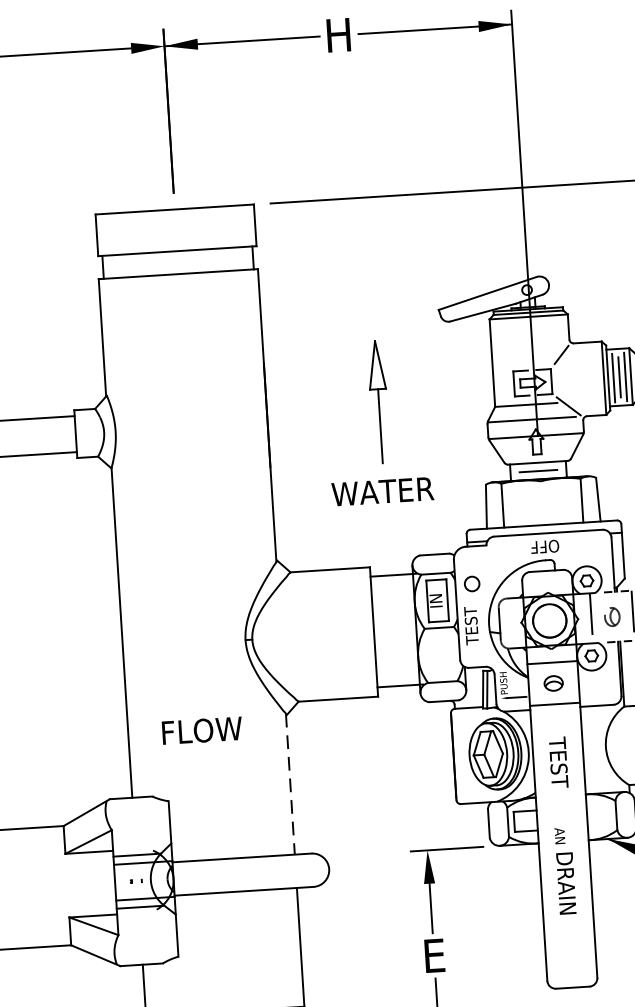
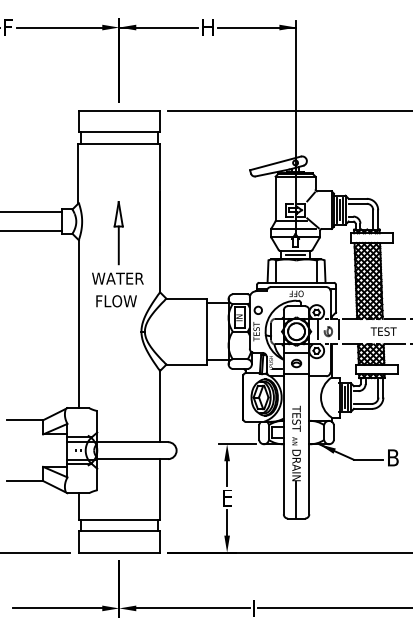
part: (377, 420) -> (117, 242), moved
text: (202, 731) -> (116, 301), moved
text: (558, 761) -> (296, 418), moved
line: (290, 784) -> (159, 406), dashed -> solid
line: (568, 950) -> (295, 499), added

